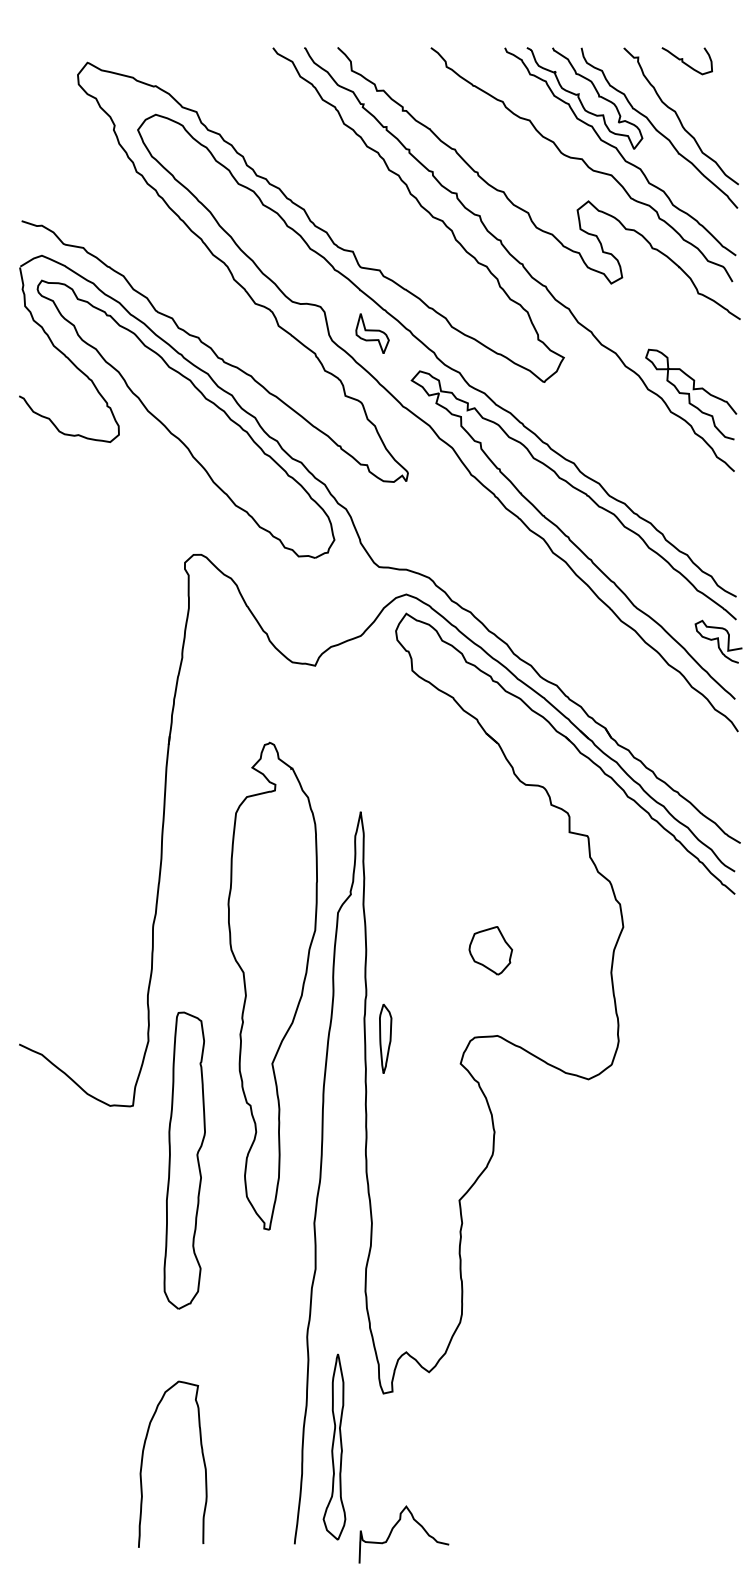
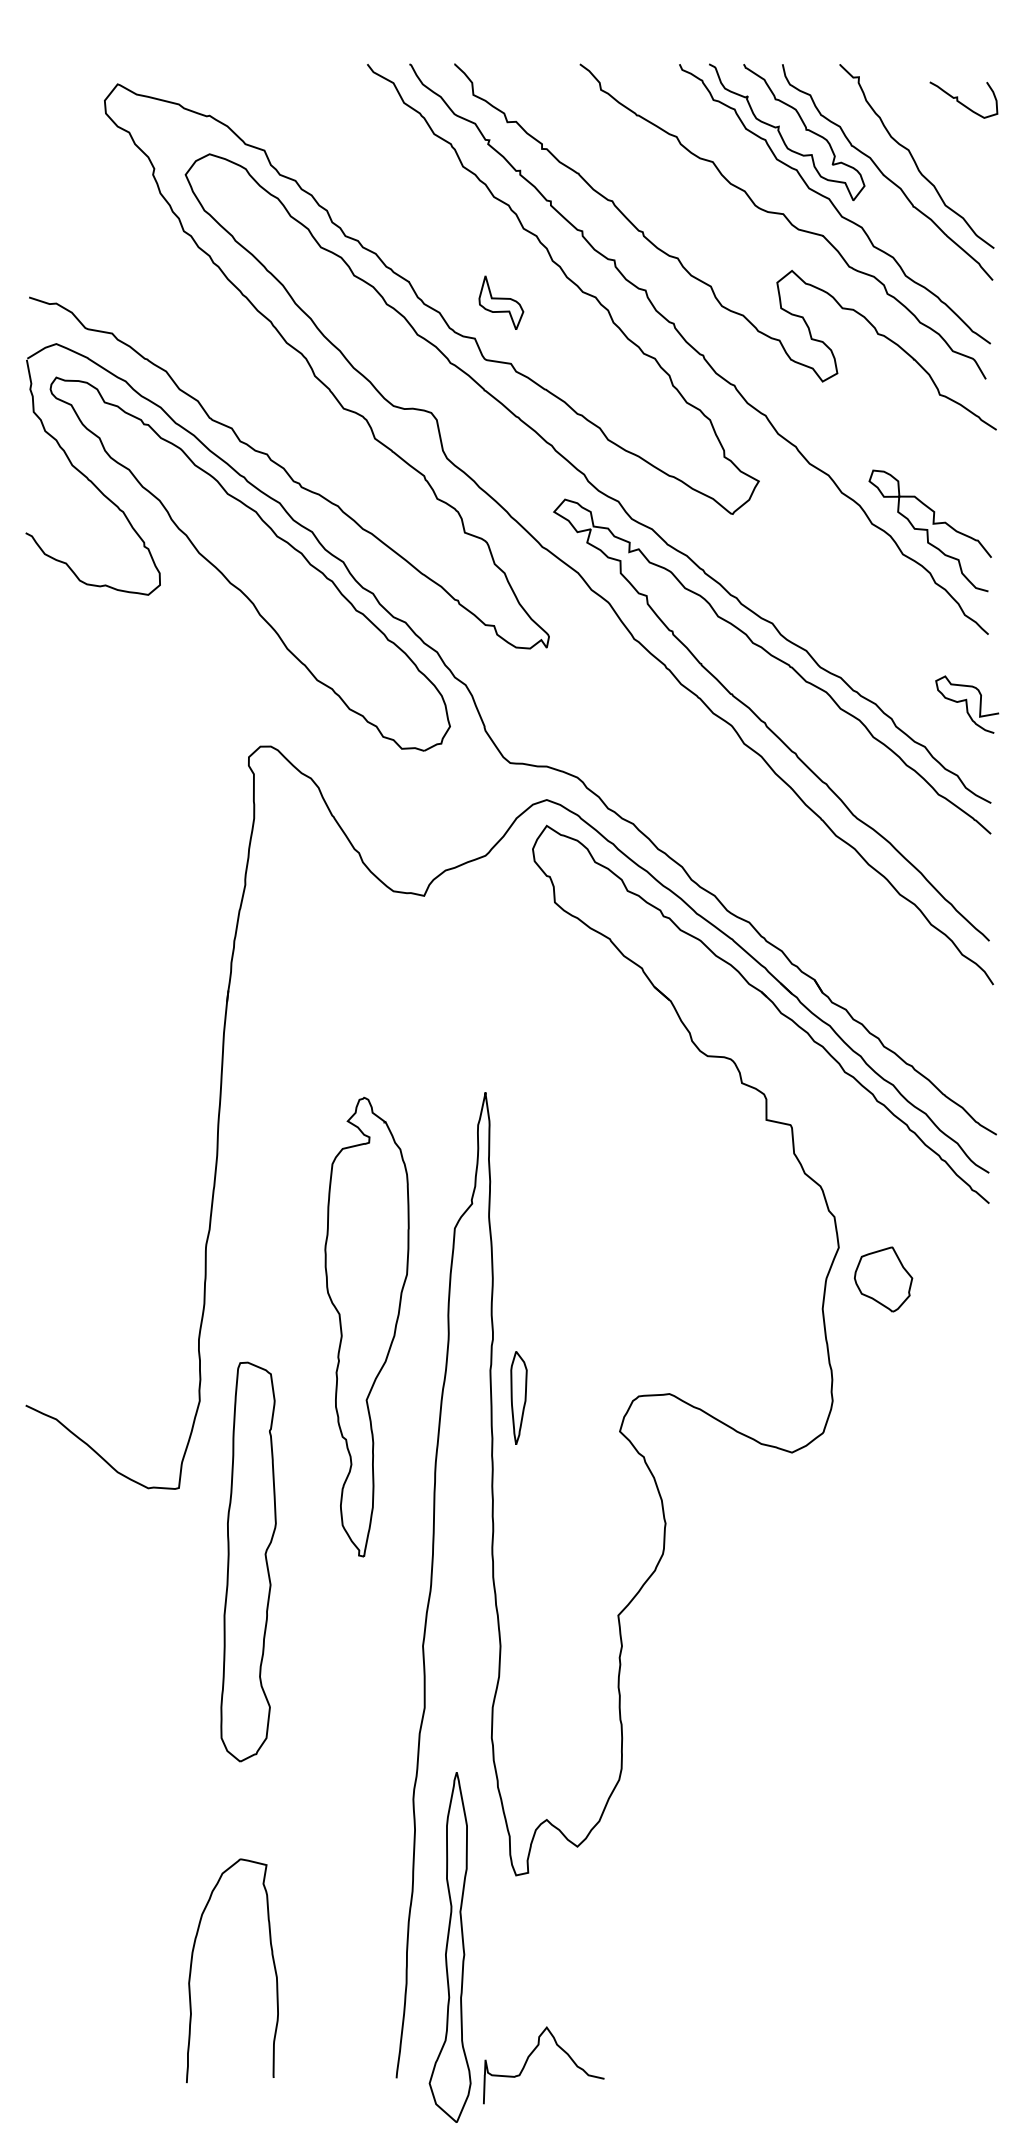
curve: (684, 62) -> (960, 101), moved
part: (372, 333) -> (501, 302), moved
curve: (718, 641) -> (967, 704), moved
part: (490, 950) -> (883, 1279), moved
part: (272, 985) -> (366, 1326), size x0.7
part: (334, 1447) -> (449, 1947), size x1.4

